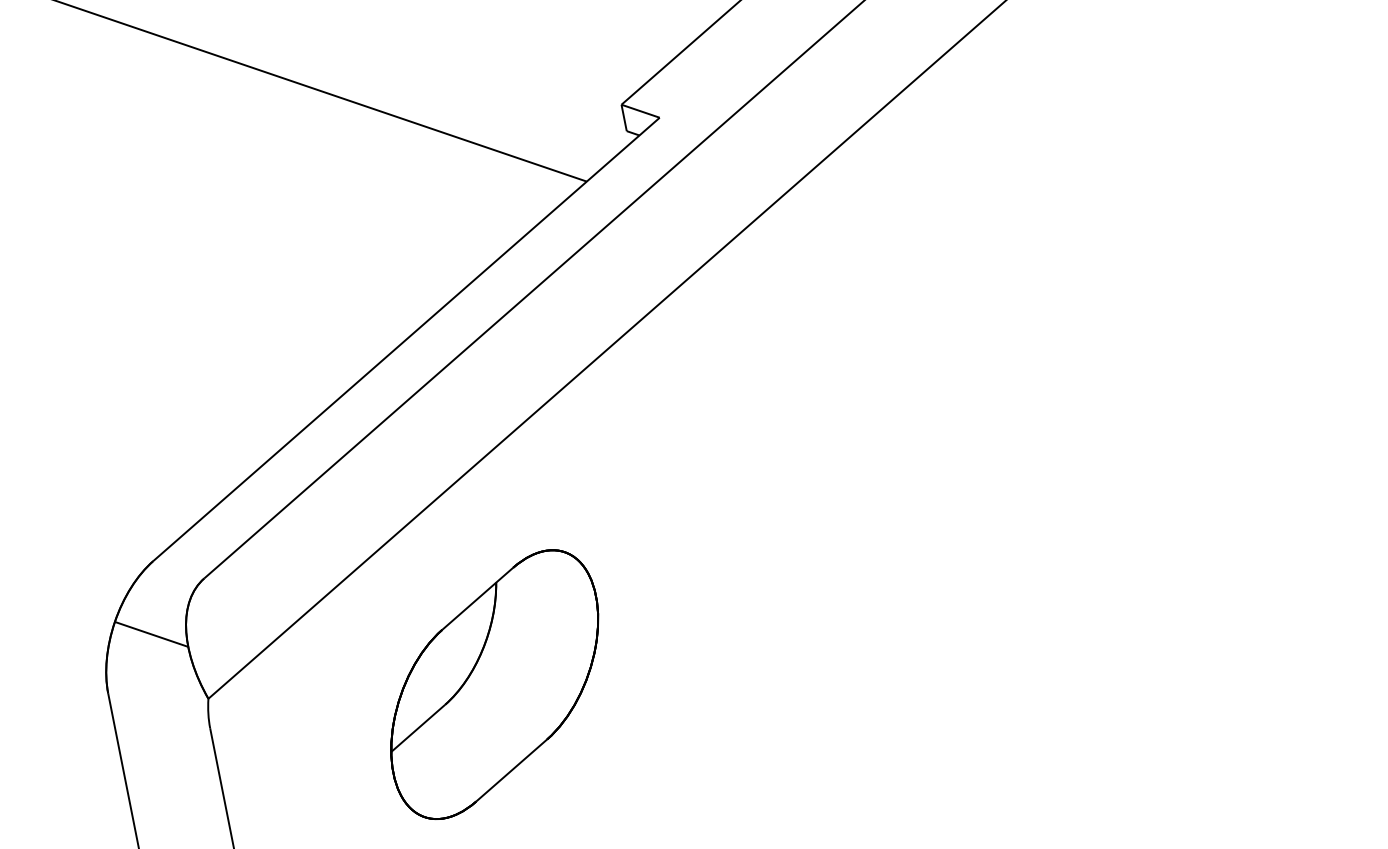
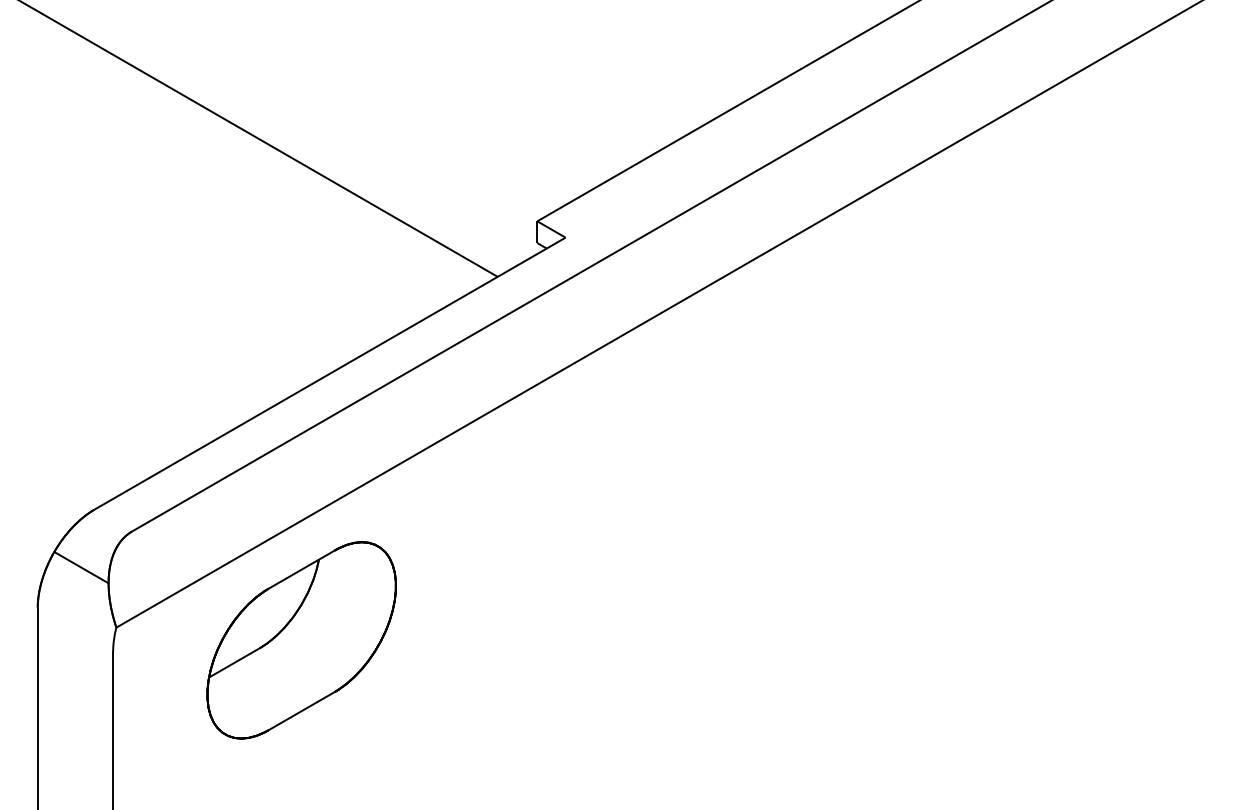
part: (494, 684) -> (301, 640), moved

